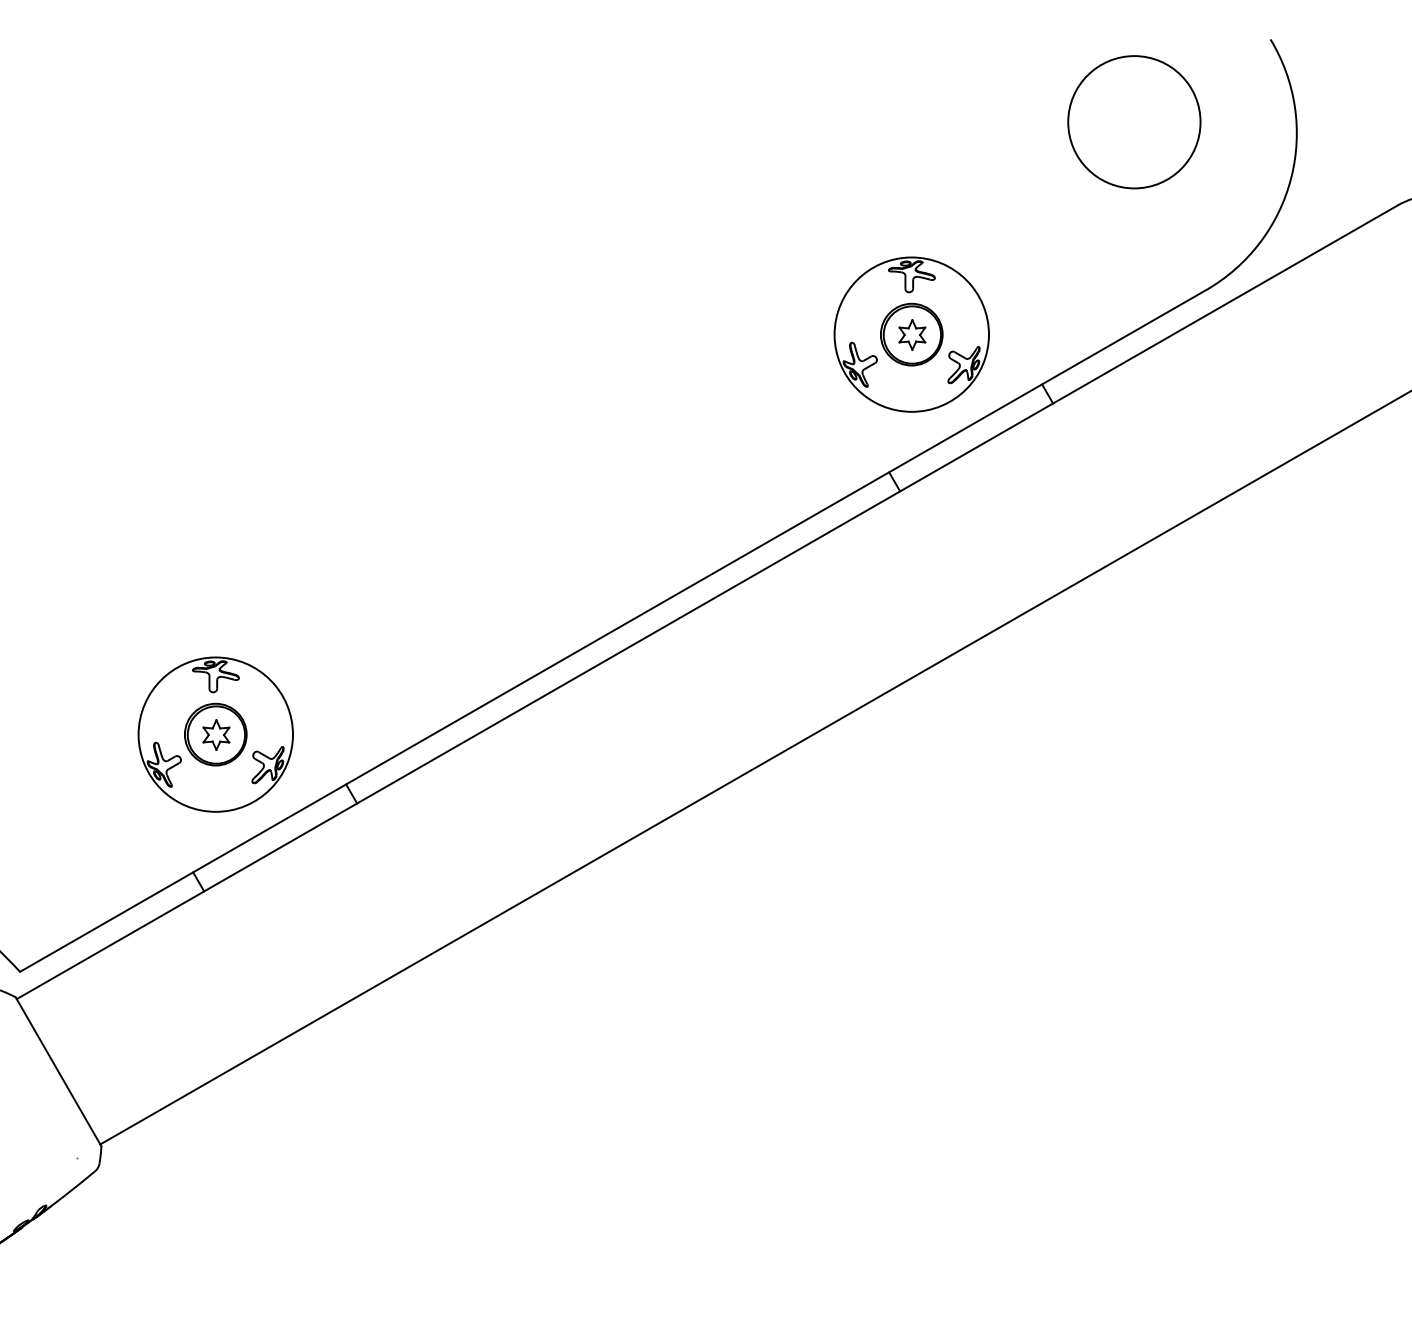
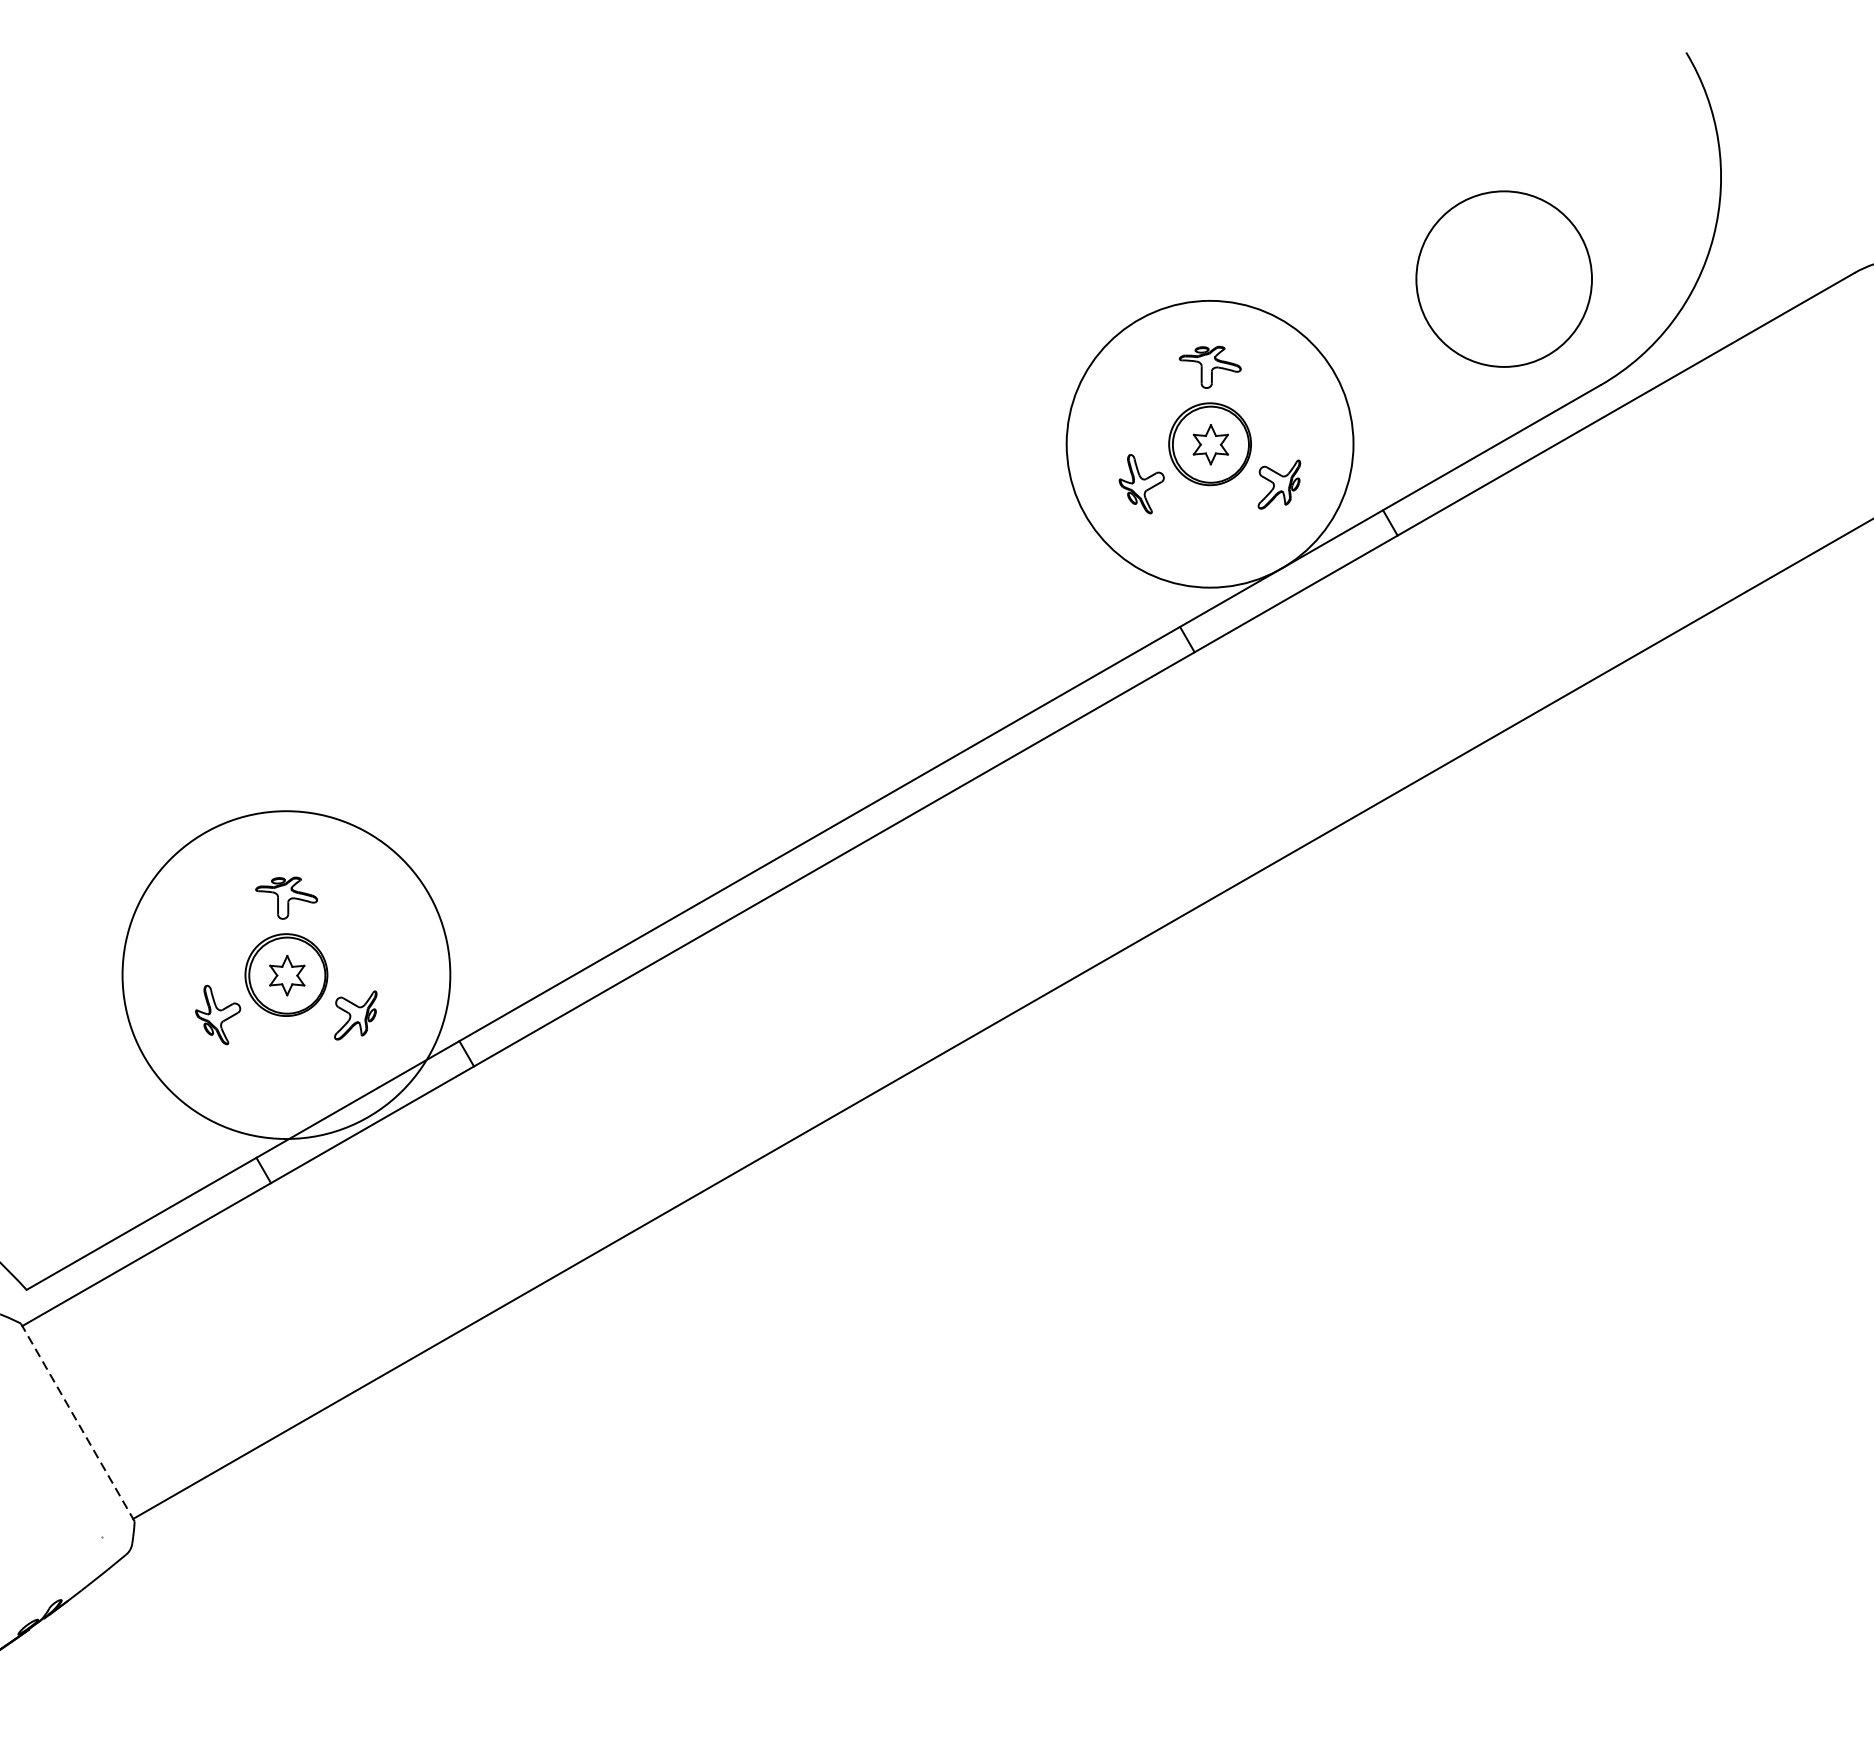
circle: (1134, 122) -> (1504, 279), moved
circle: (911, 334) -> (1209, 444), size x1.4
circle: (215, 734) -> (286, 974), size x1.6
line: (58, 1071) -> (77, 1422), solid -> dashed

